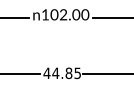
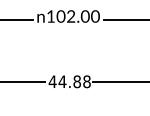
text: (77, 73) -> (86, 81), 44.85 -> 44.88

